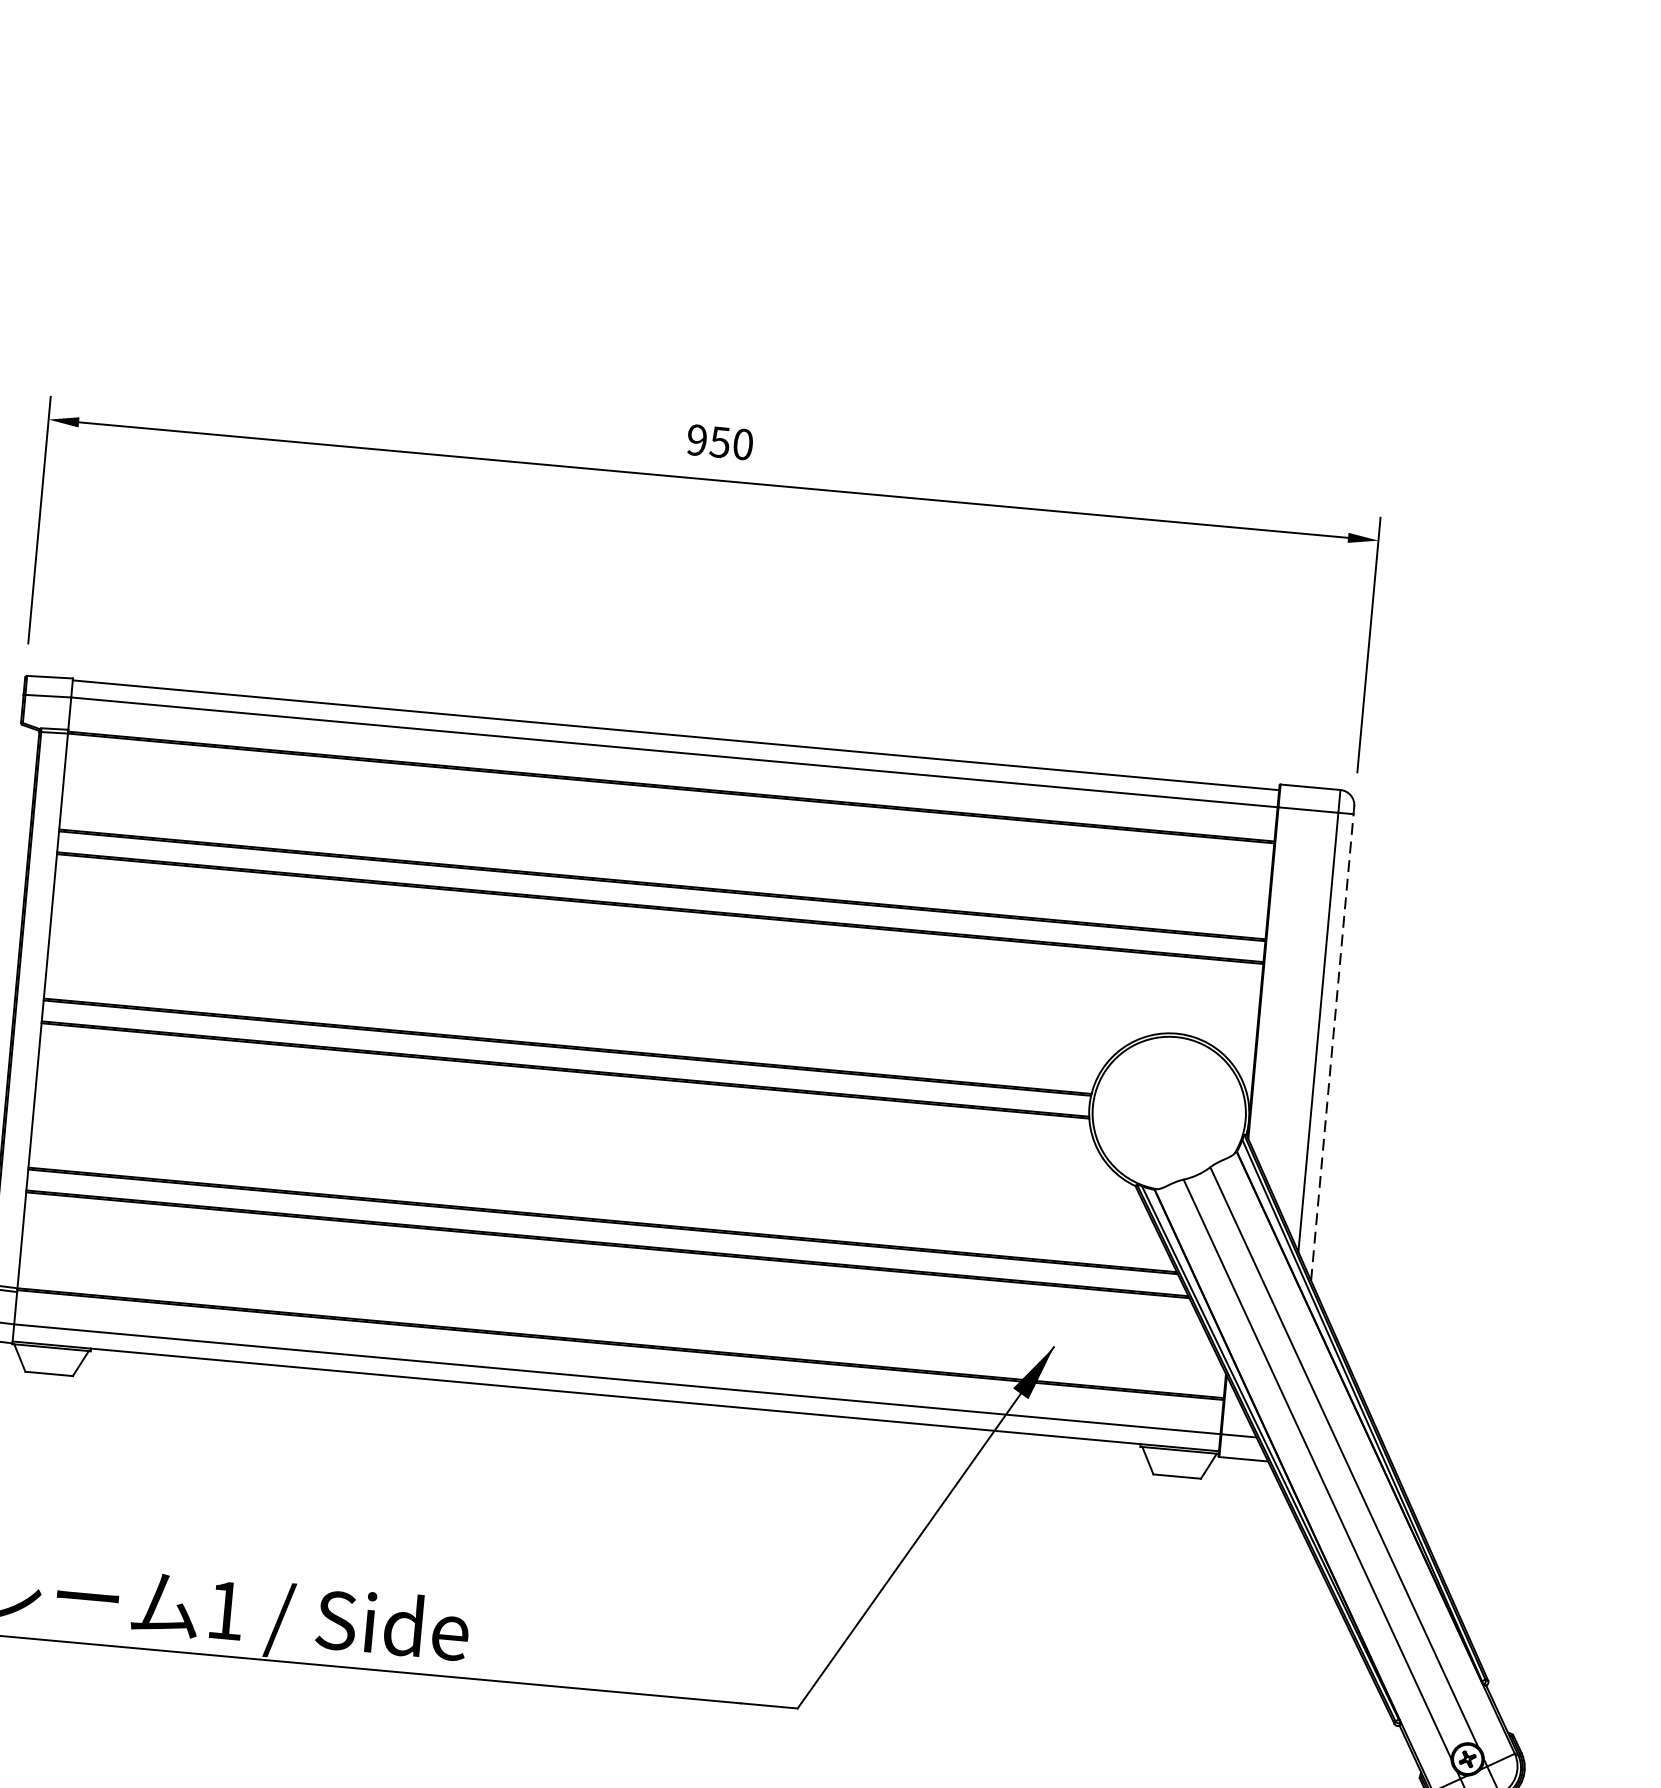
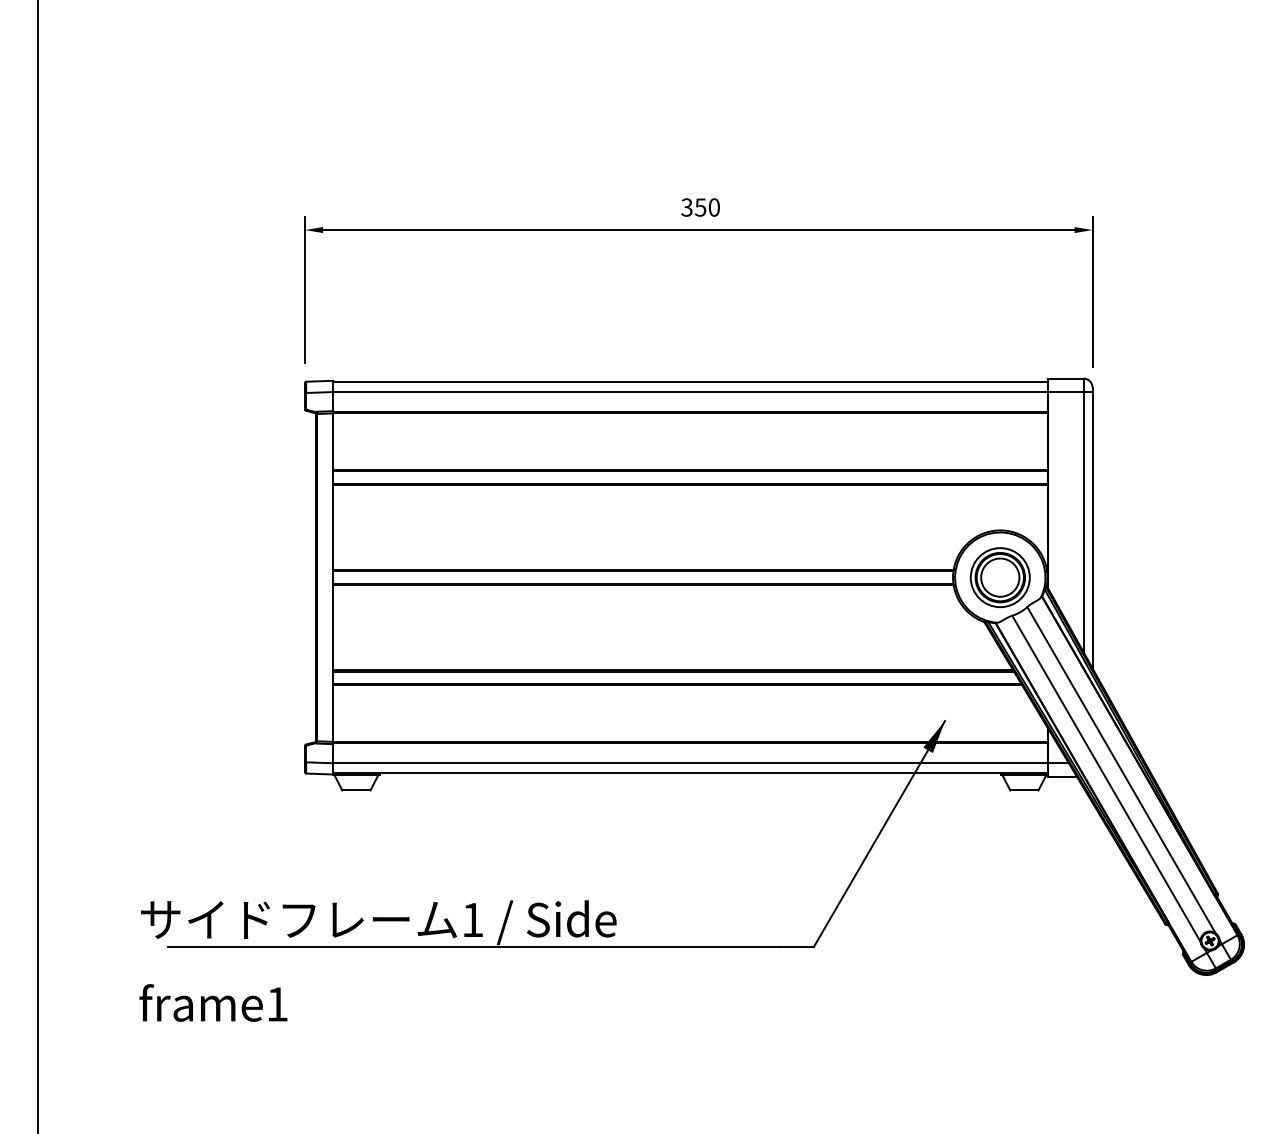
text: (696, 440) -> (686, 207), 950 -> 350
line: (1332, 1046) -> (1092, 529), dashed -> solid
part: (1167, 1113) -> (999, 577), added

